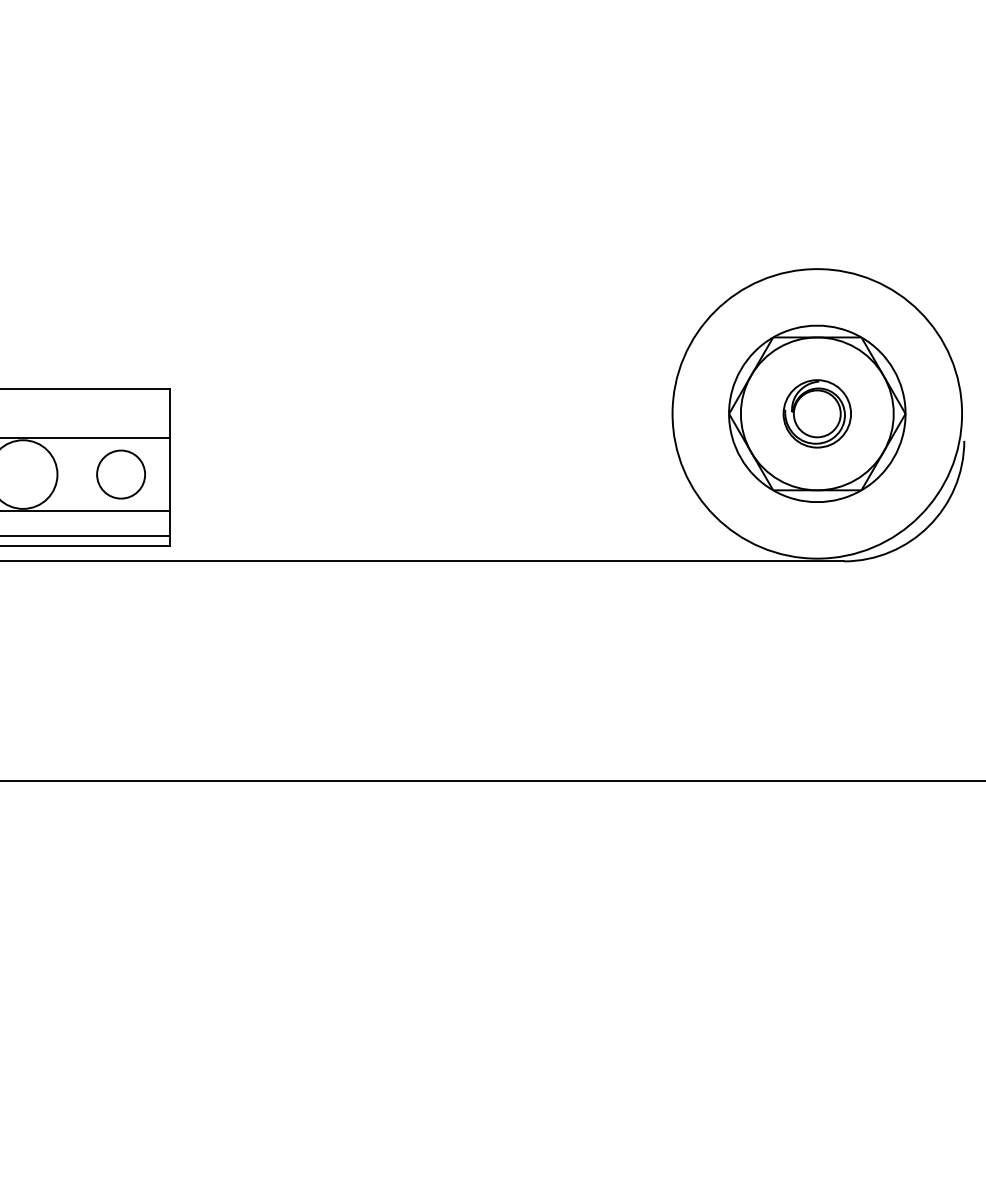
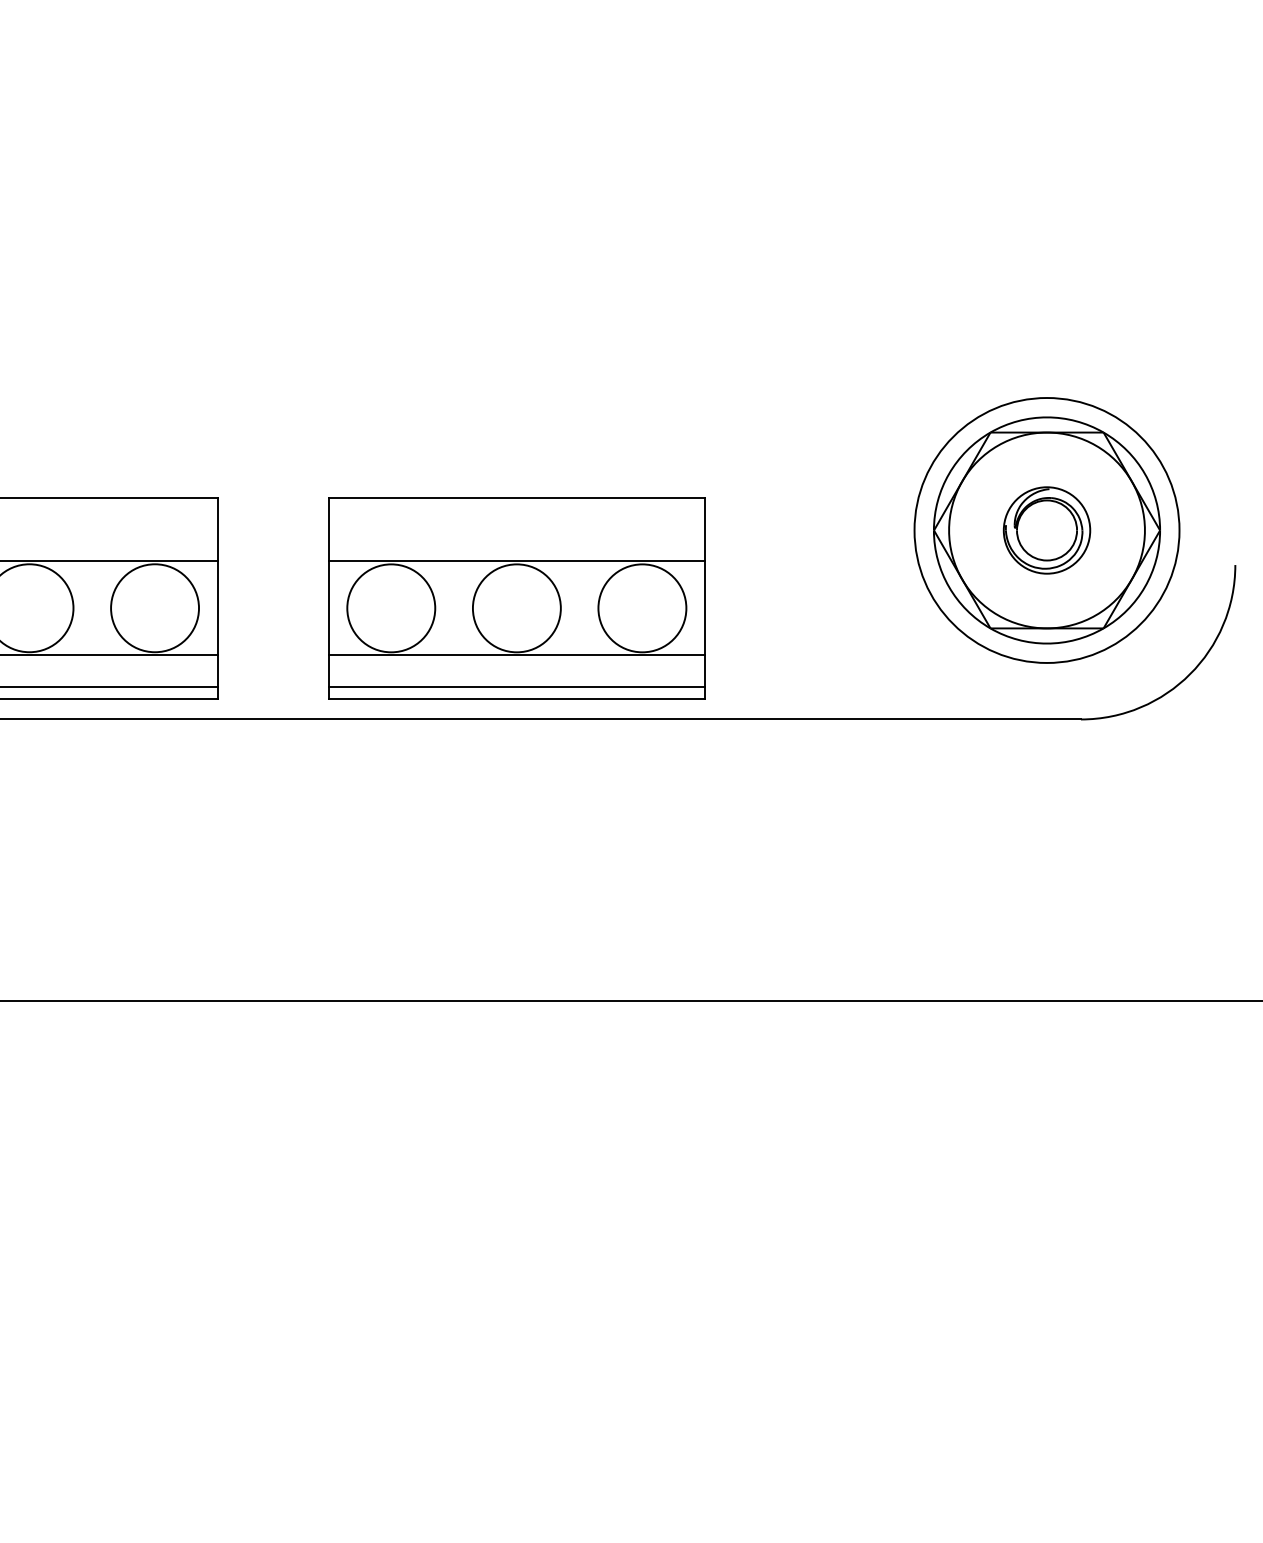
circle: (816, 413) -> (1046, 530), size x0.71
part: (403, 466) -> (516, 598), added
circle: (121, 474) -> (155, 608), size x1.43

